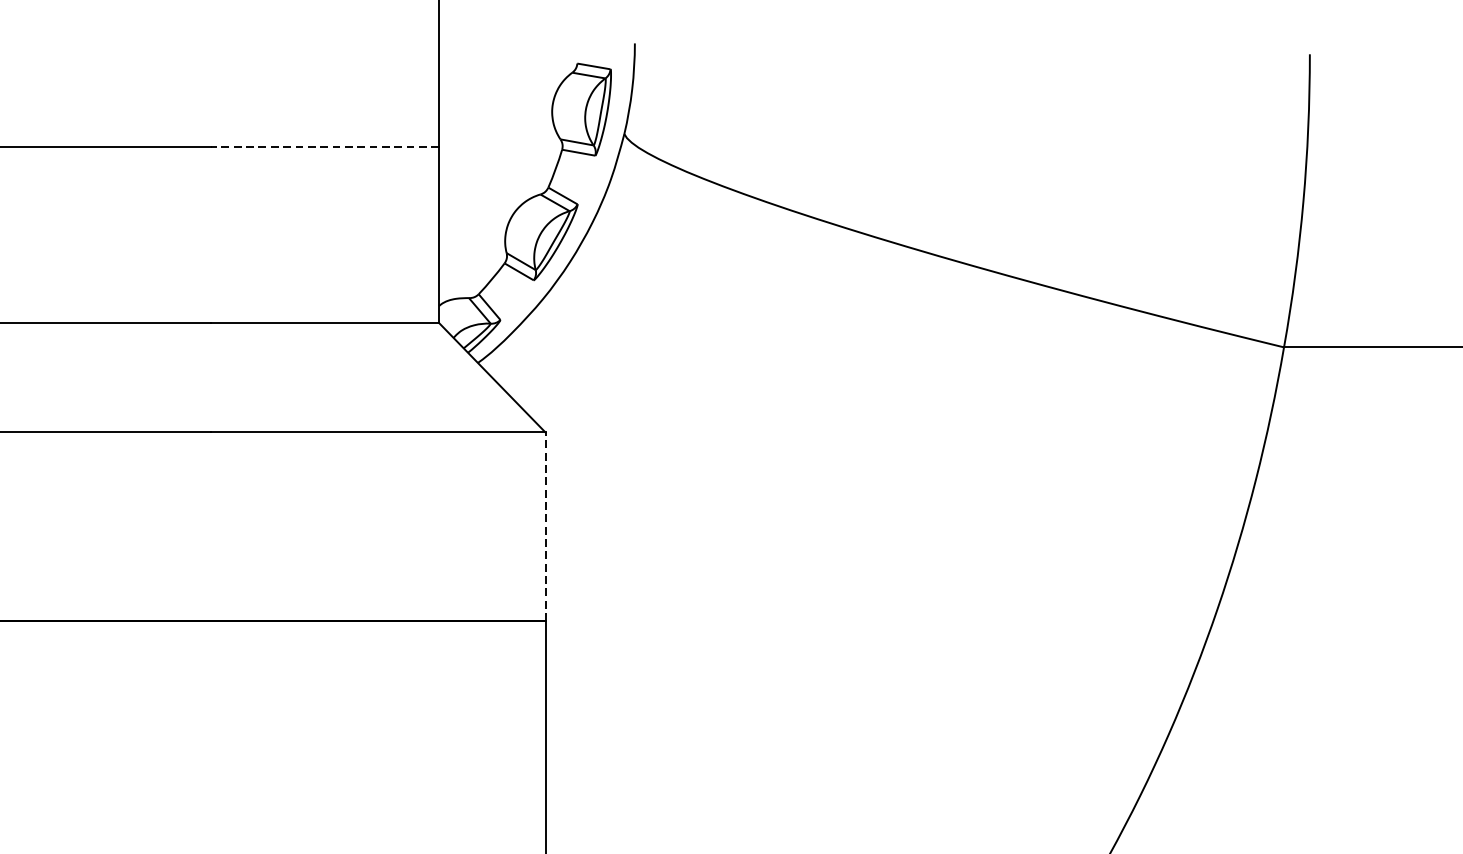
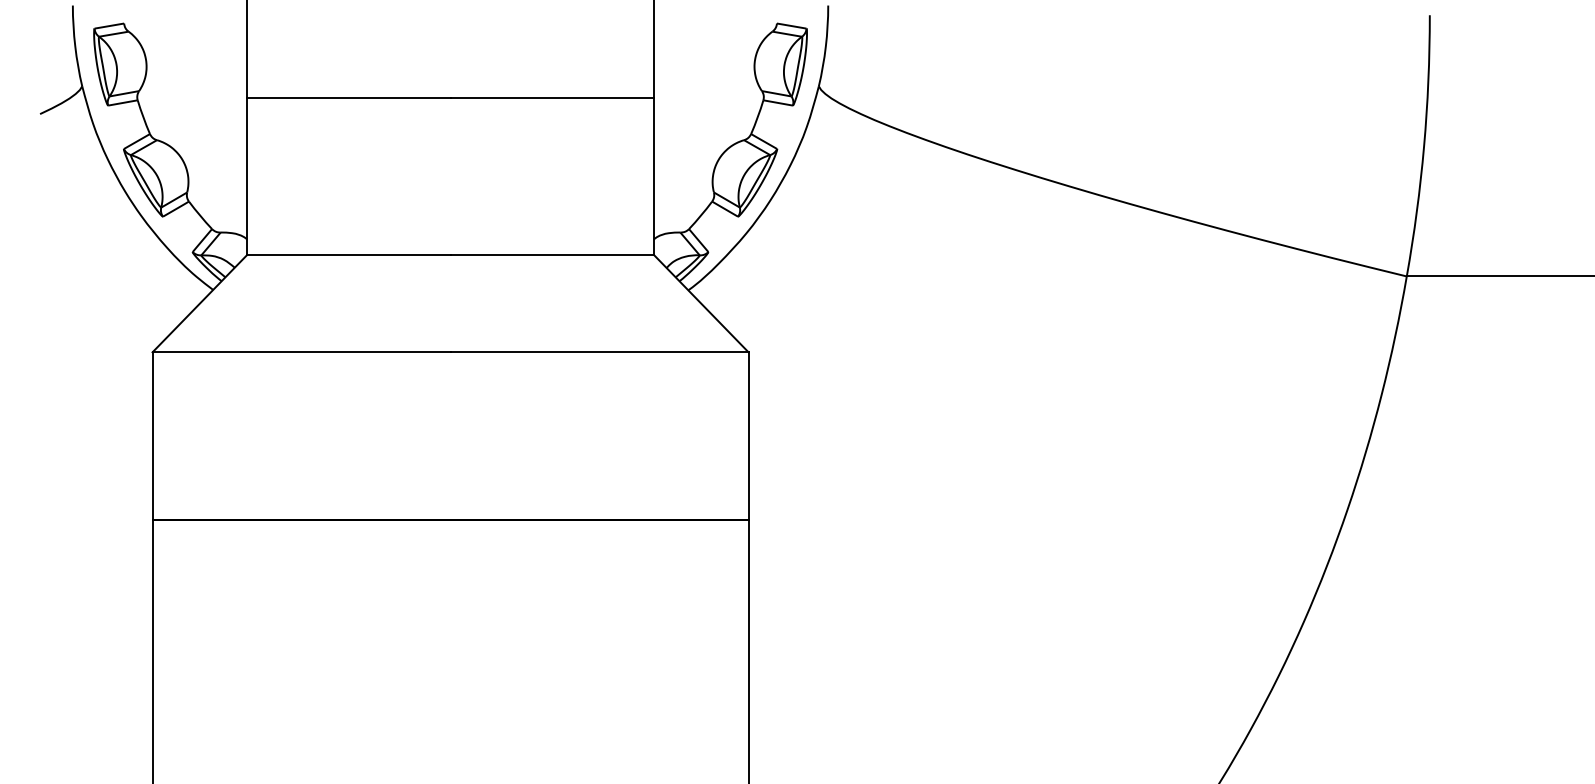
line: (325, 146) -> (552, 97), dashed -> solid
line: (545, 526) -> (748, 436), dashed -> solid

